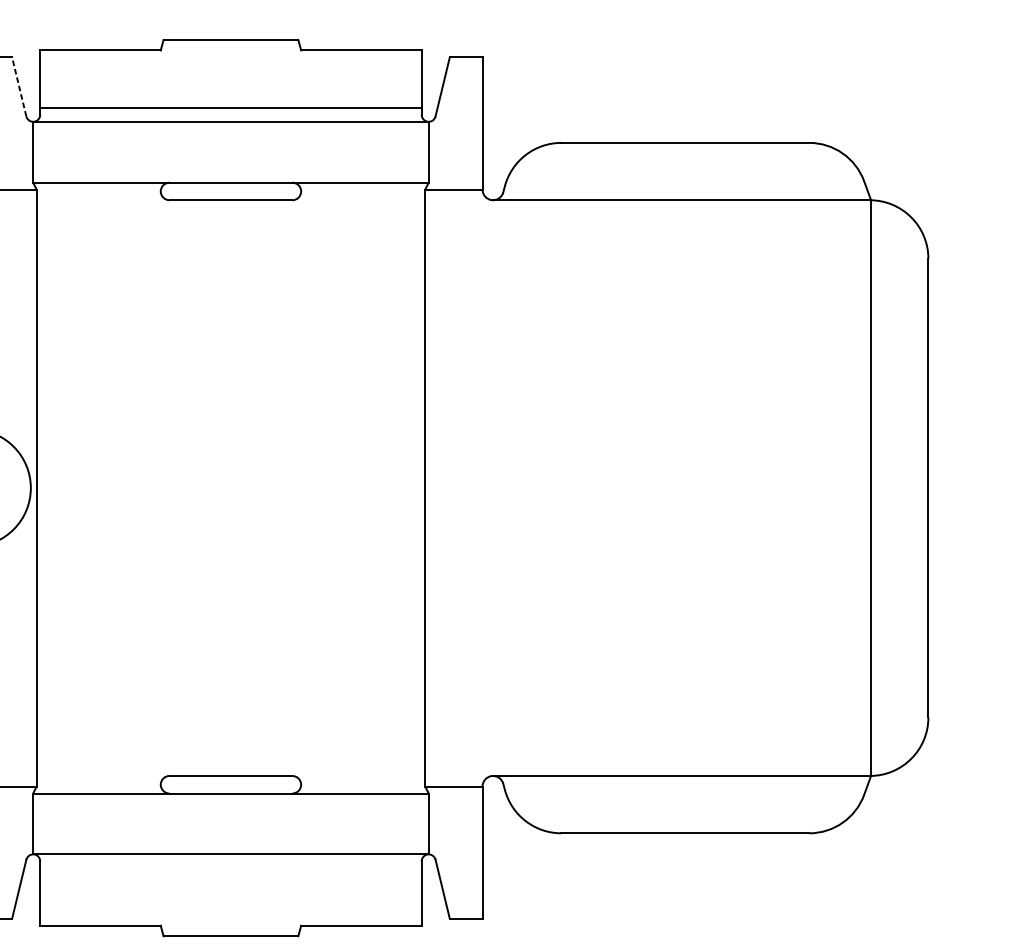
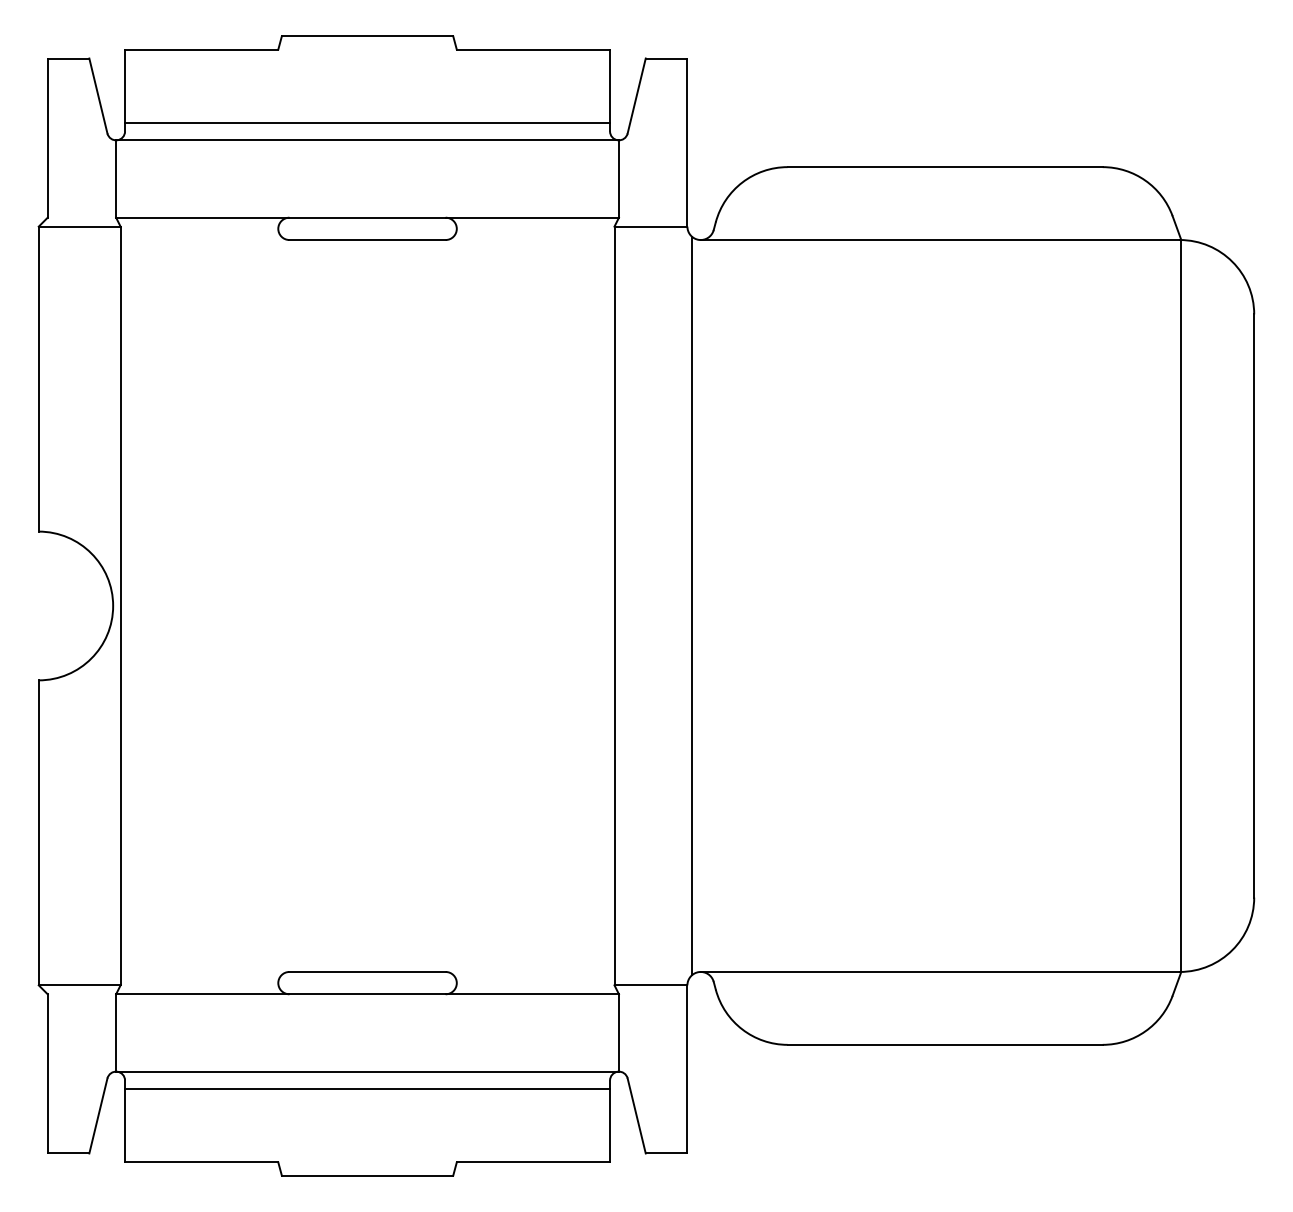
line: (19, 87) -> (98, 96), dashed -> solid
line: (485, 487) -> (691, 605), added
line: (230, 868) -> (367, 1089), added

